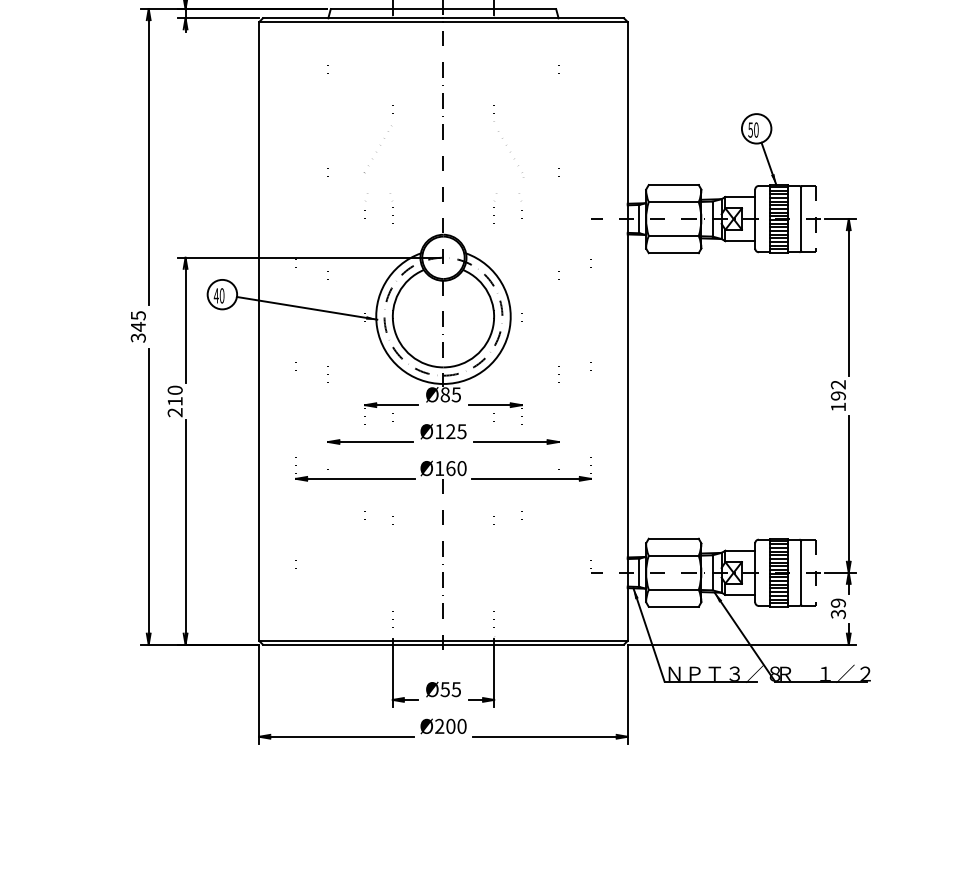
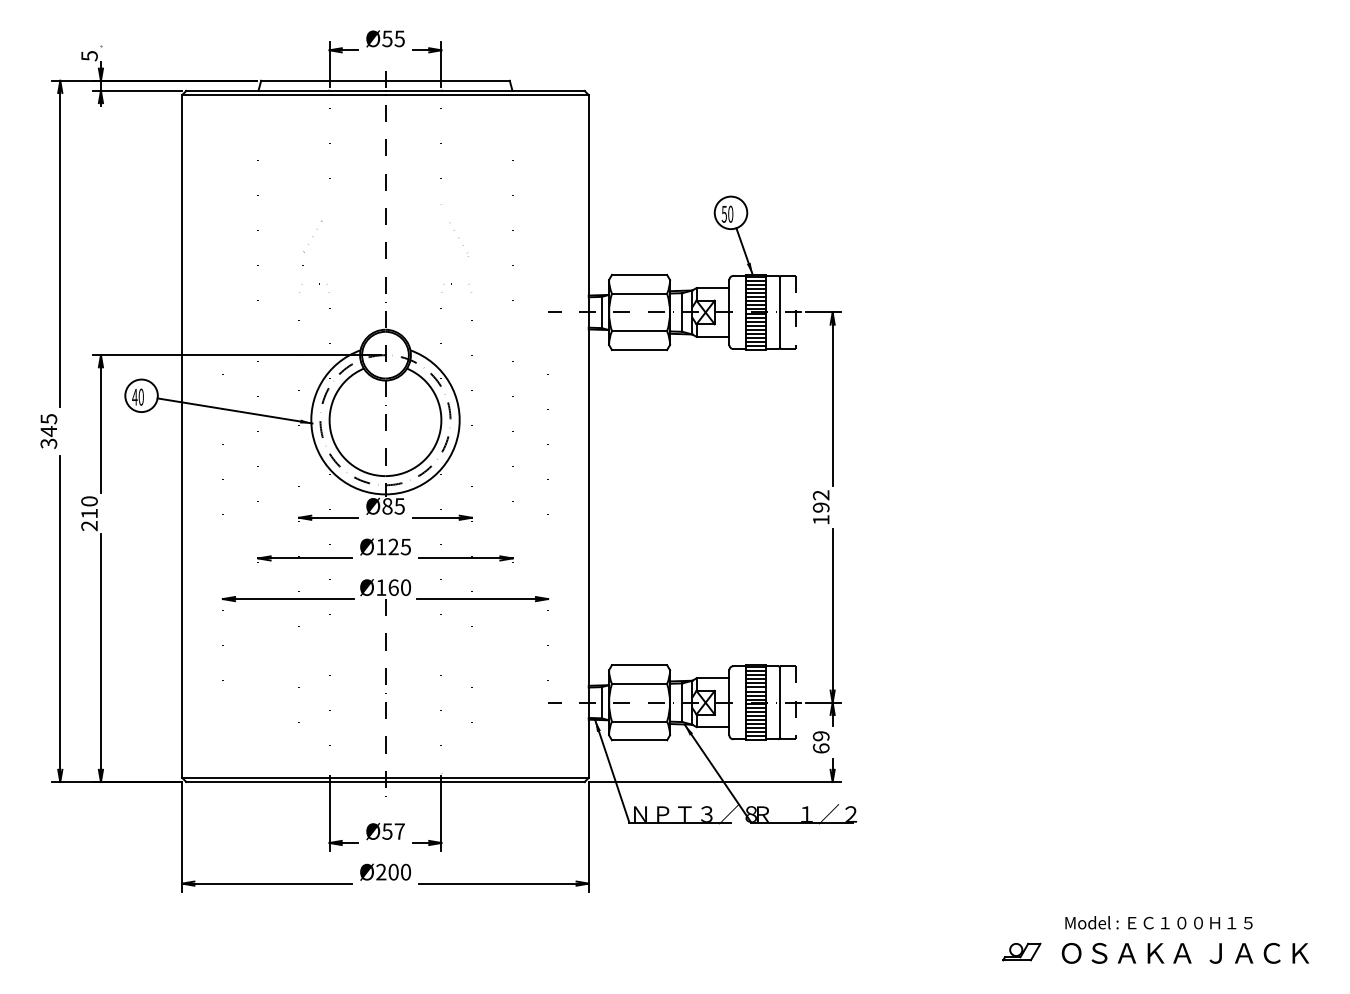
part: (377, 151) -> (312, 237), size x0.6
part: (510, 153) -> (459, 240), size x0.6
text: (837, 614) -> (820, 748), 39 -> 69
text: (456, 689) -> (399, 831), Ø55 -> Ø57

